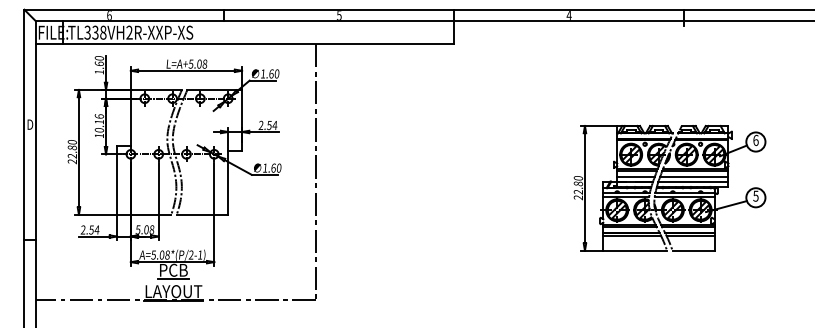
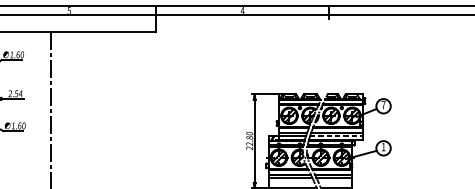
text: (755, 140) -> (383, 105), 6 -> 7
line: (693, 181) -> (336, 136), solid -> dashed
text: (755, 195) -> (383, 146), 5 -> 1

